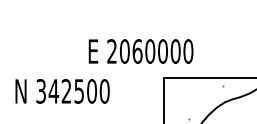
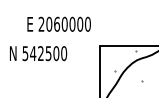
text: (139, 50) -> (58, 23), moved
text: (41, 89) -> (25, 52), 342500 -> 542500

